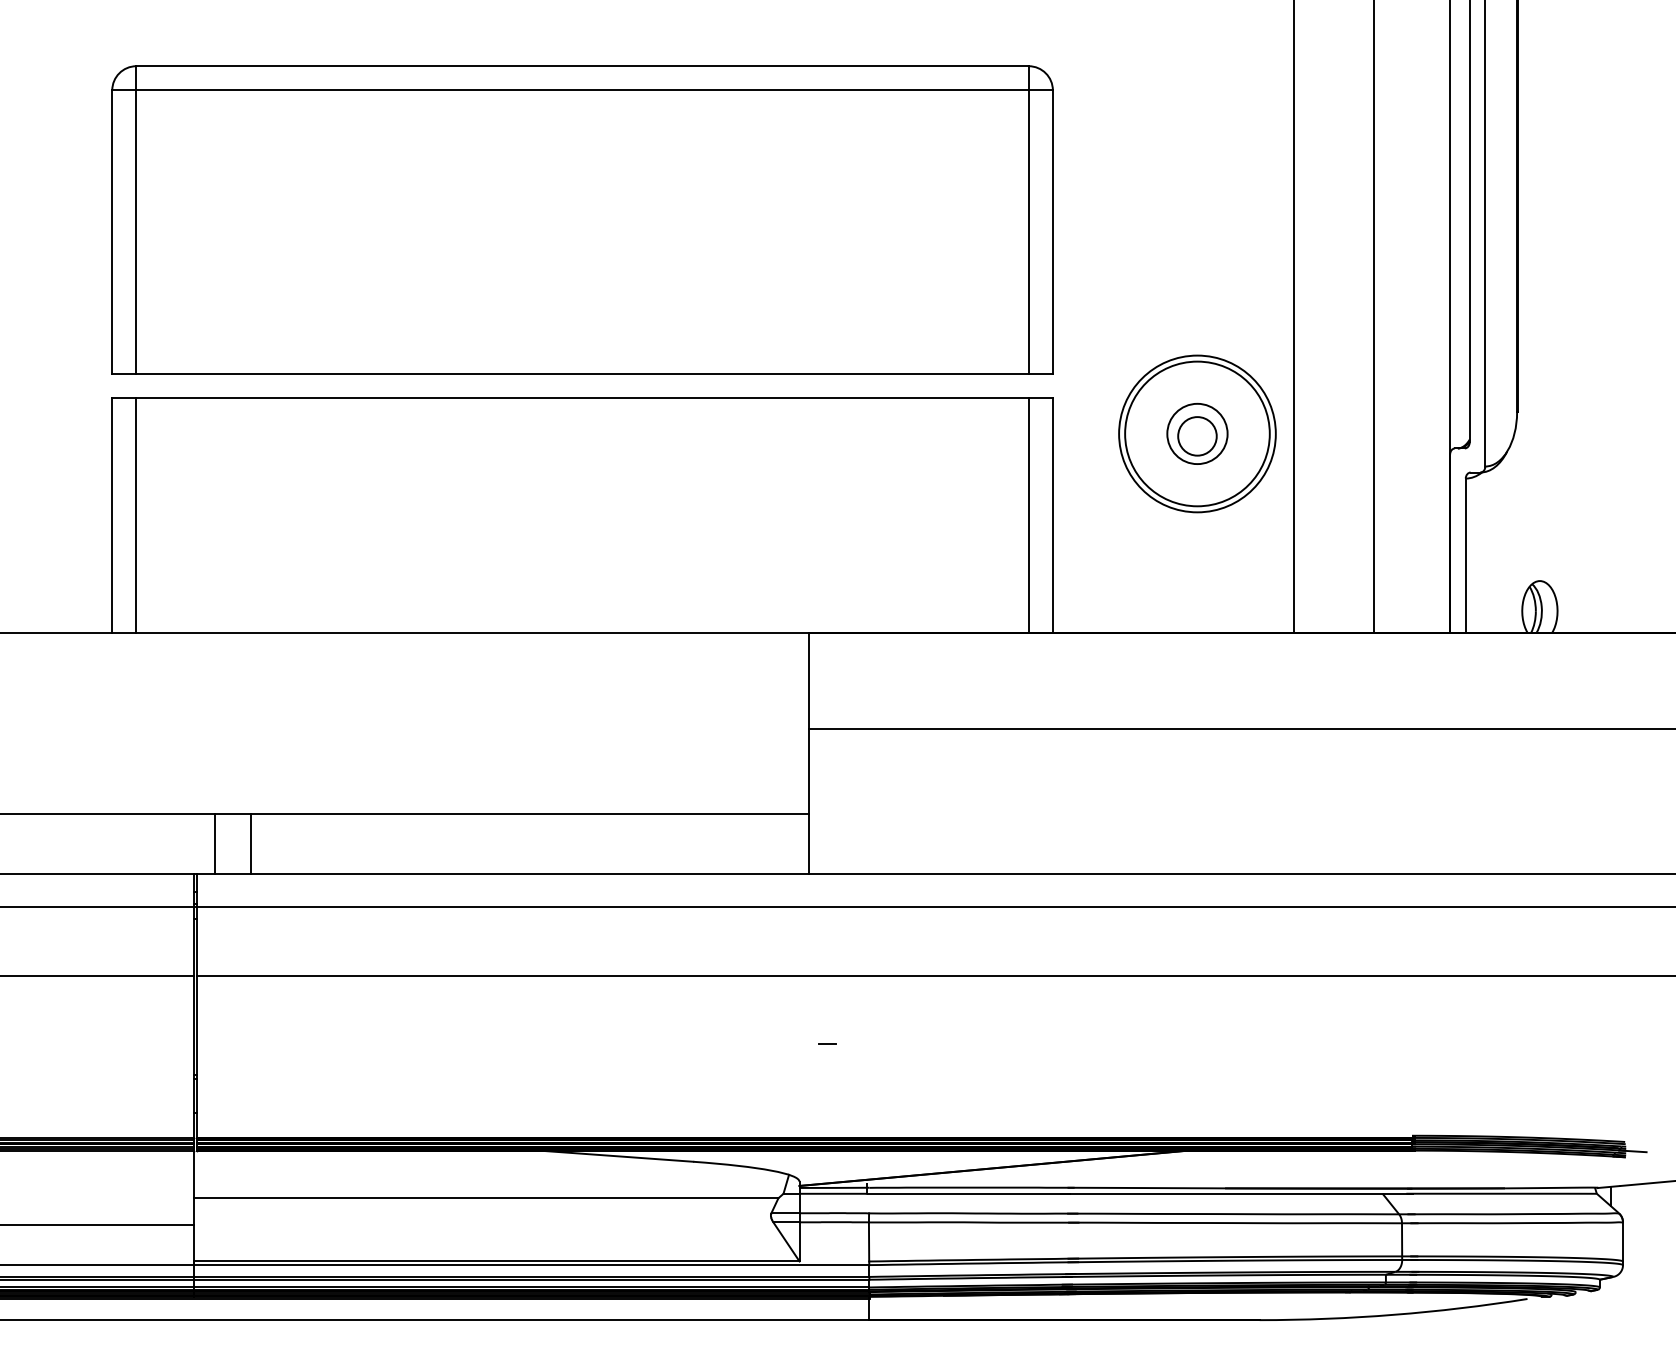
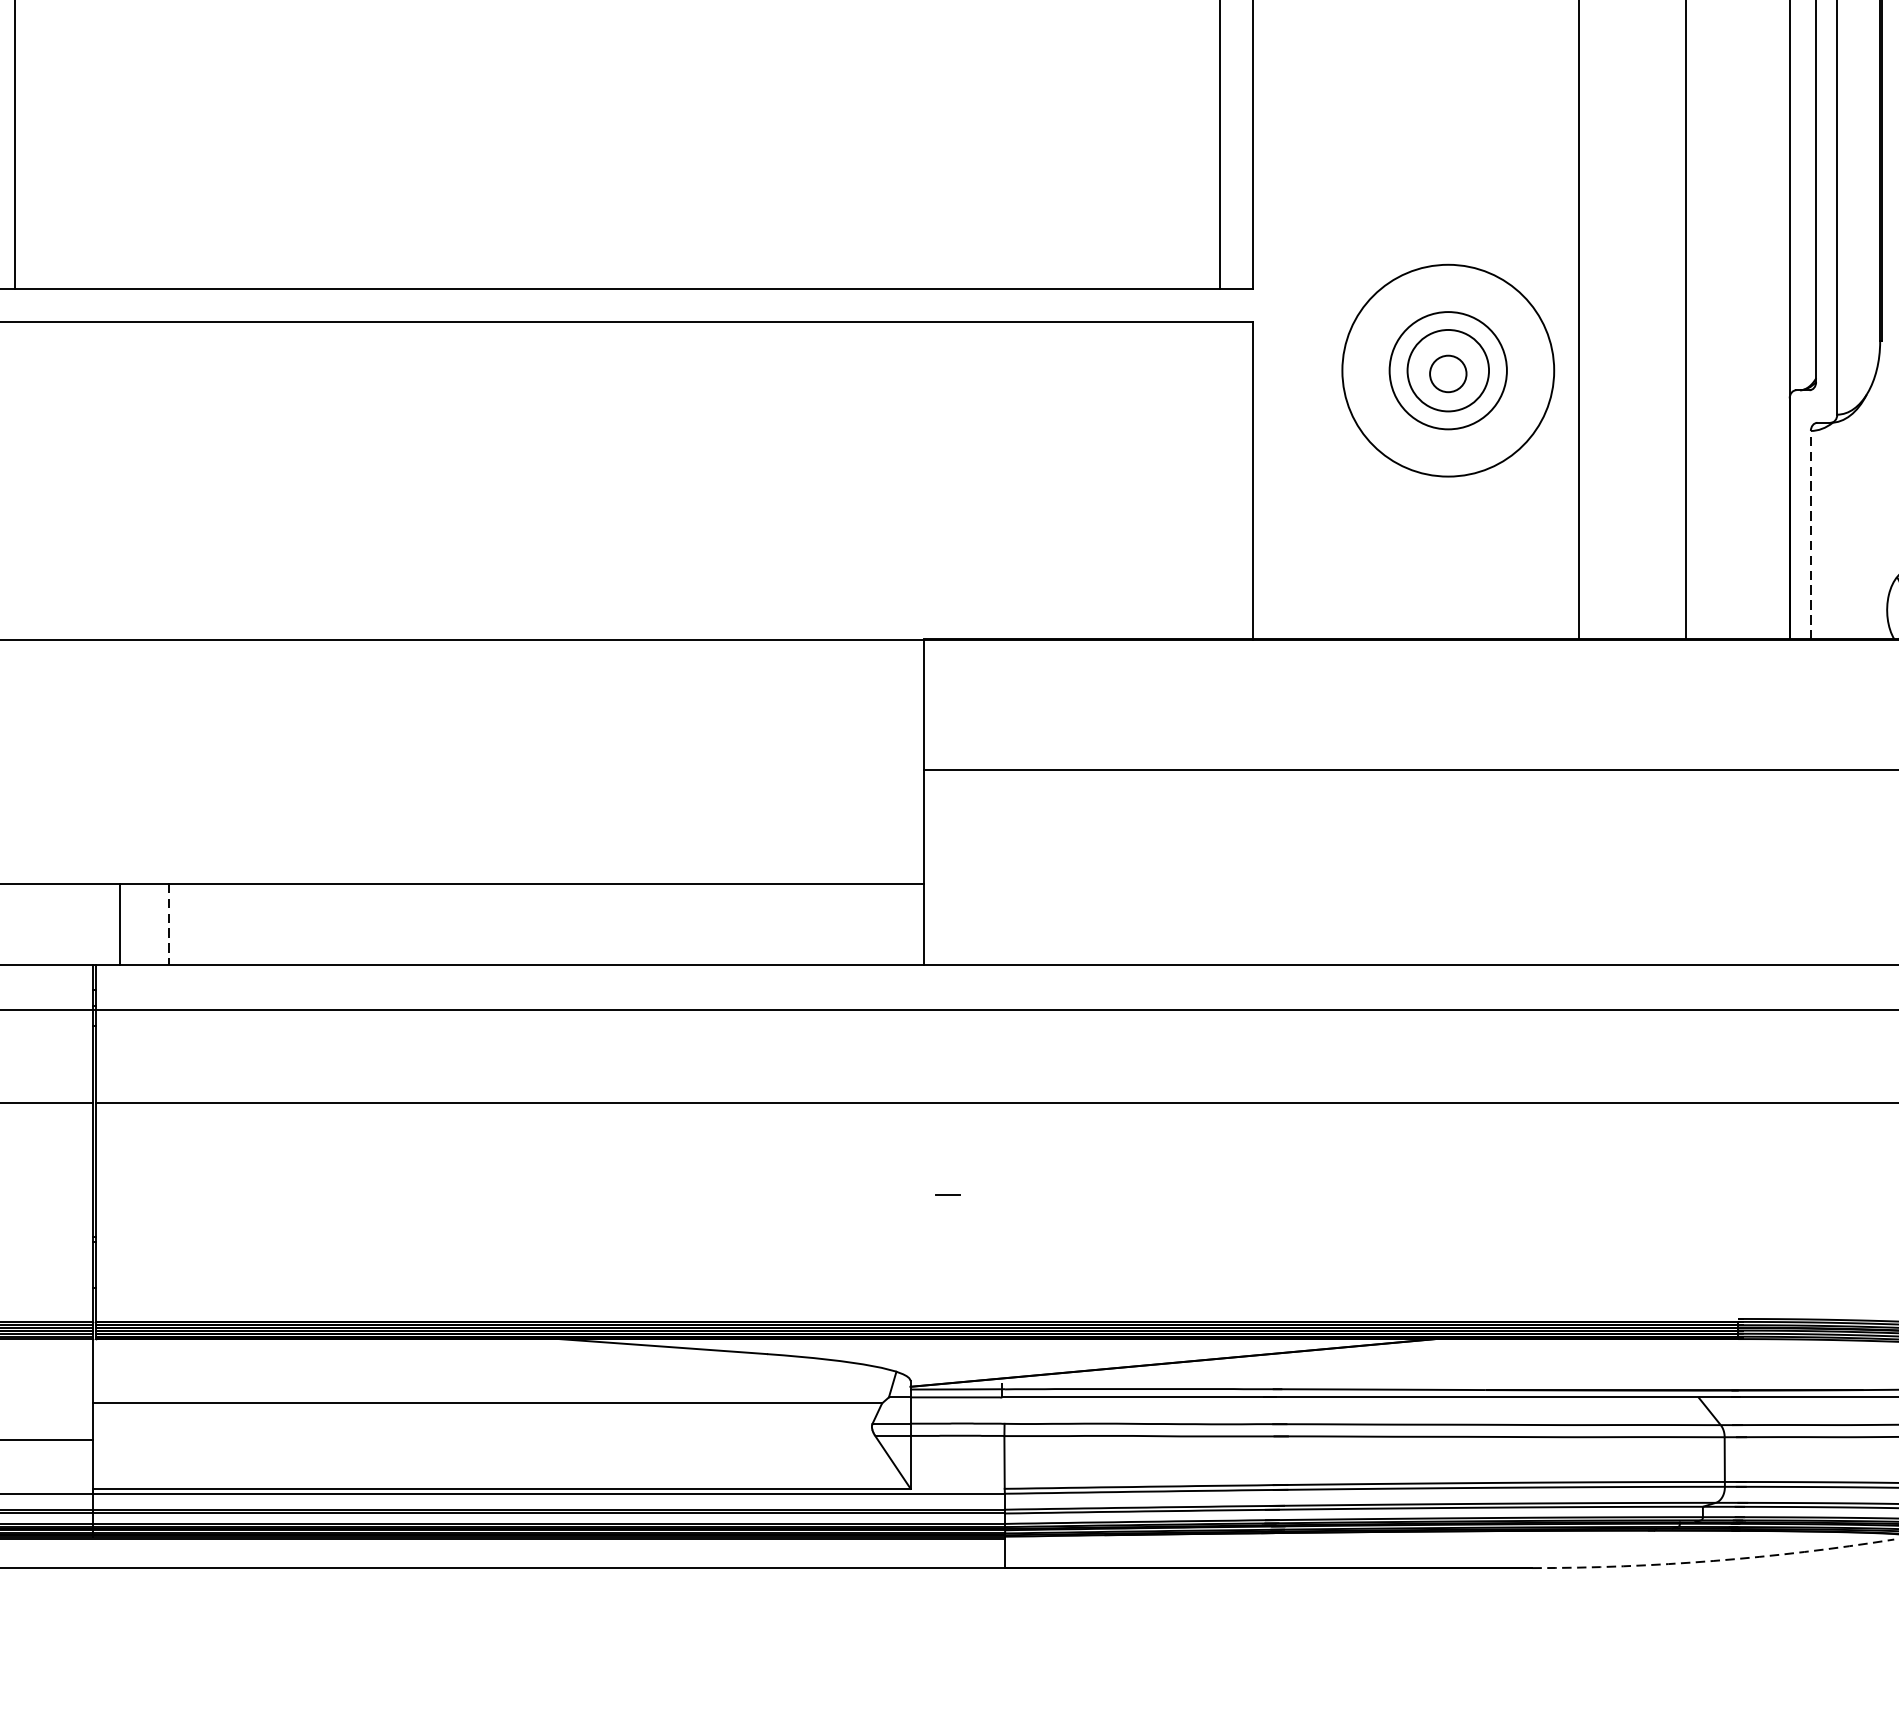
circle: (1197, 433) -> (1448, 370), size x0.6
circle: (1197, 436) -> (1448, 374), size x0.7
line: (136, 514) -> (14, 479), removed
line: (1028, 514) -> (1219, 479), removed
line: (1465, 555) -> (1810, 534), solid -> dashed
line: (250, 844) -> (168, 925), solid -> dashed
arc: (1394, 1314) -> (1714, 1560), solid -> dashed

